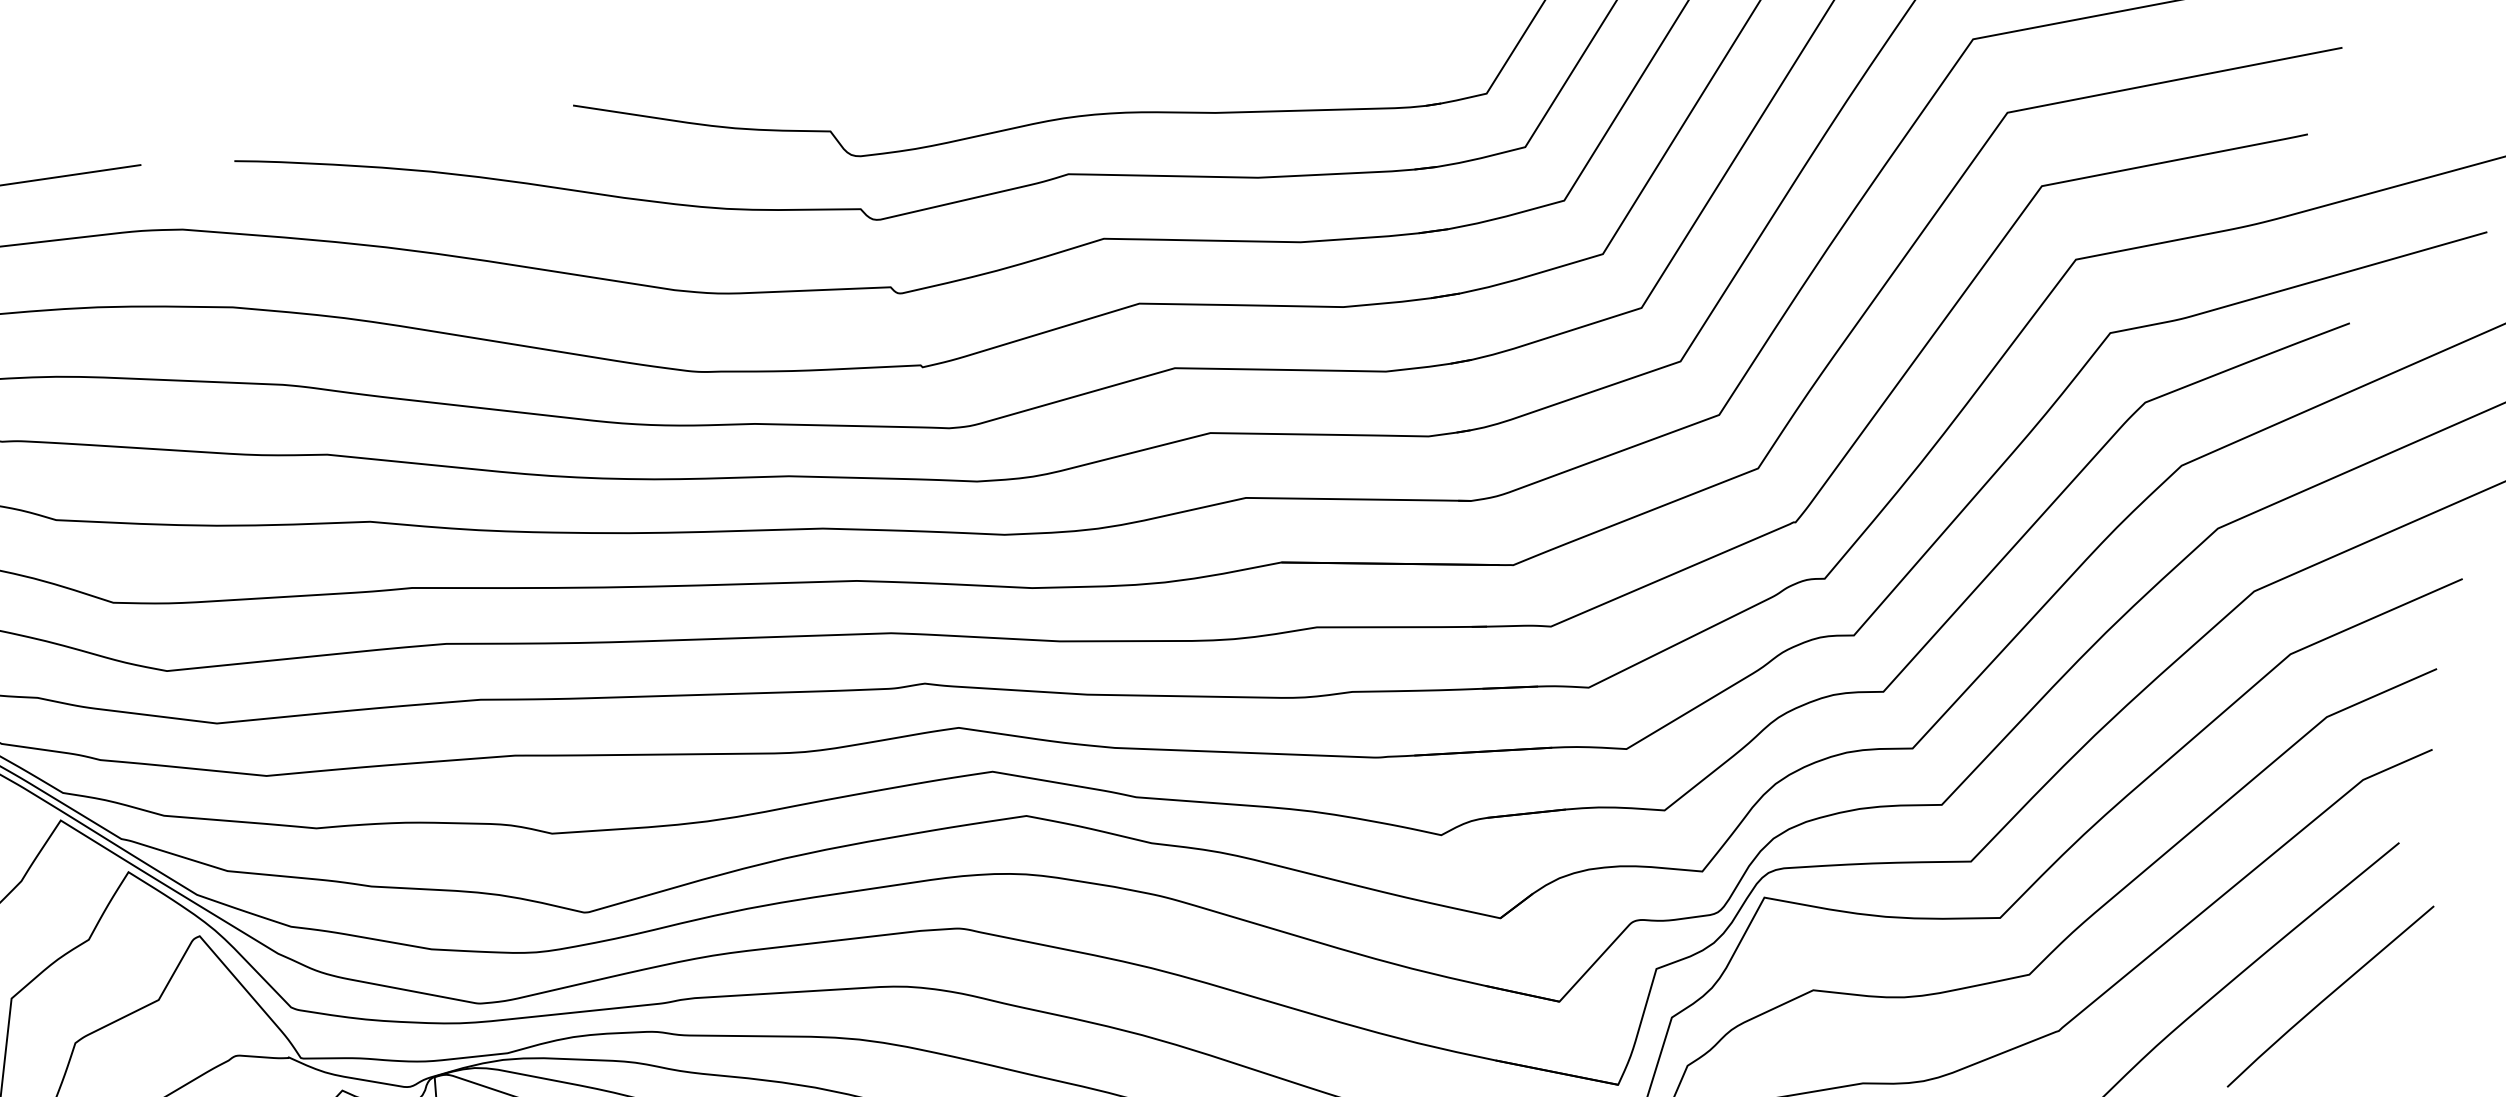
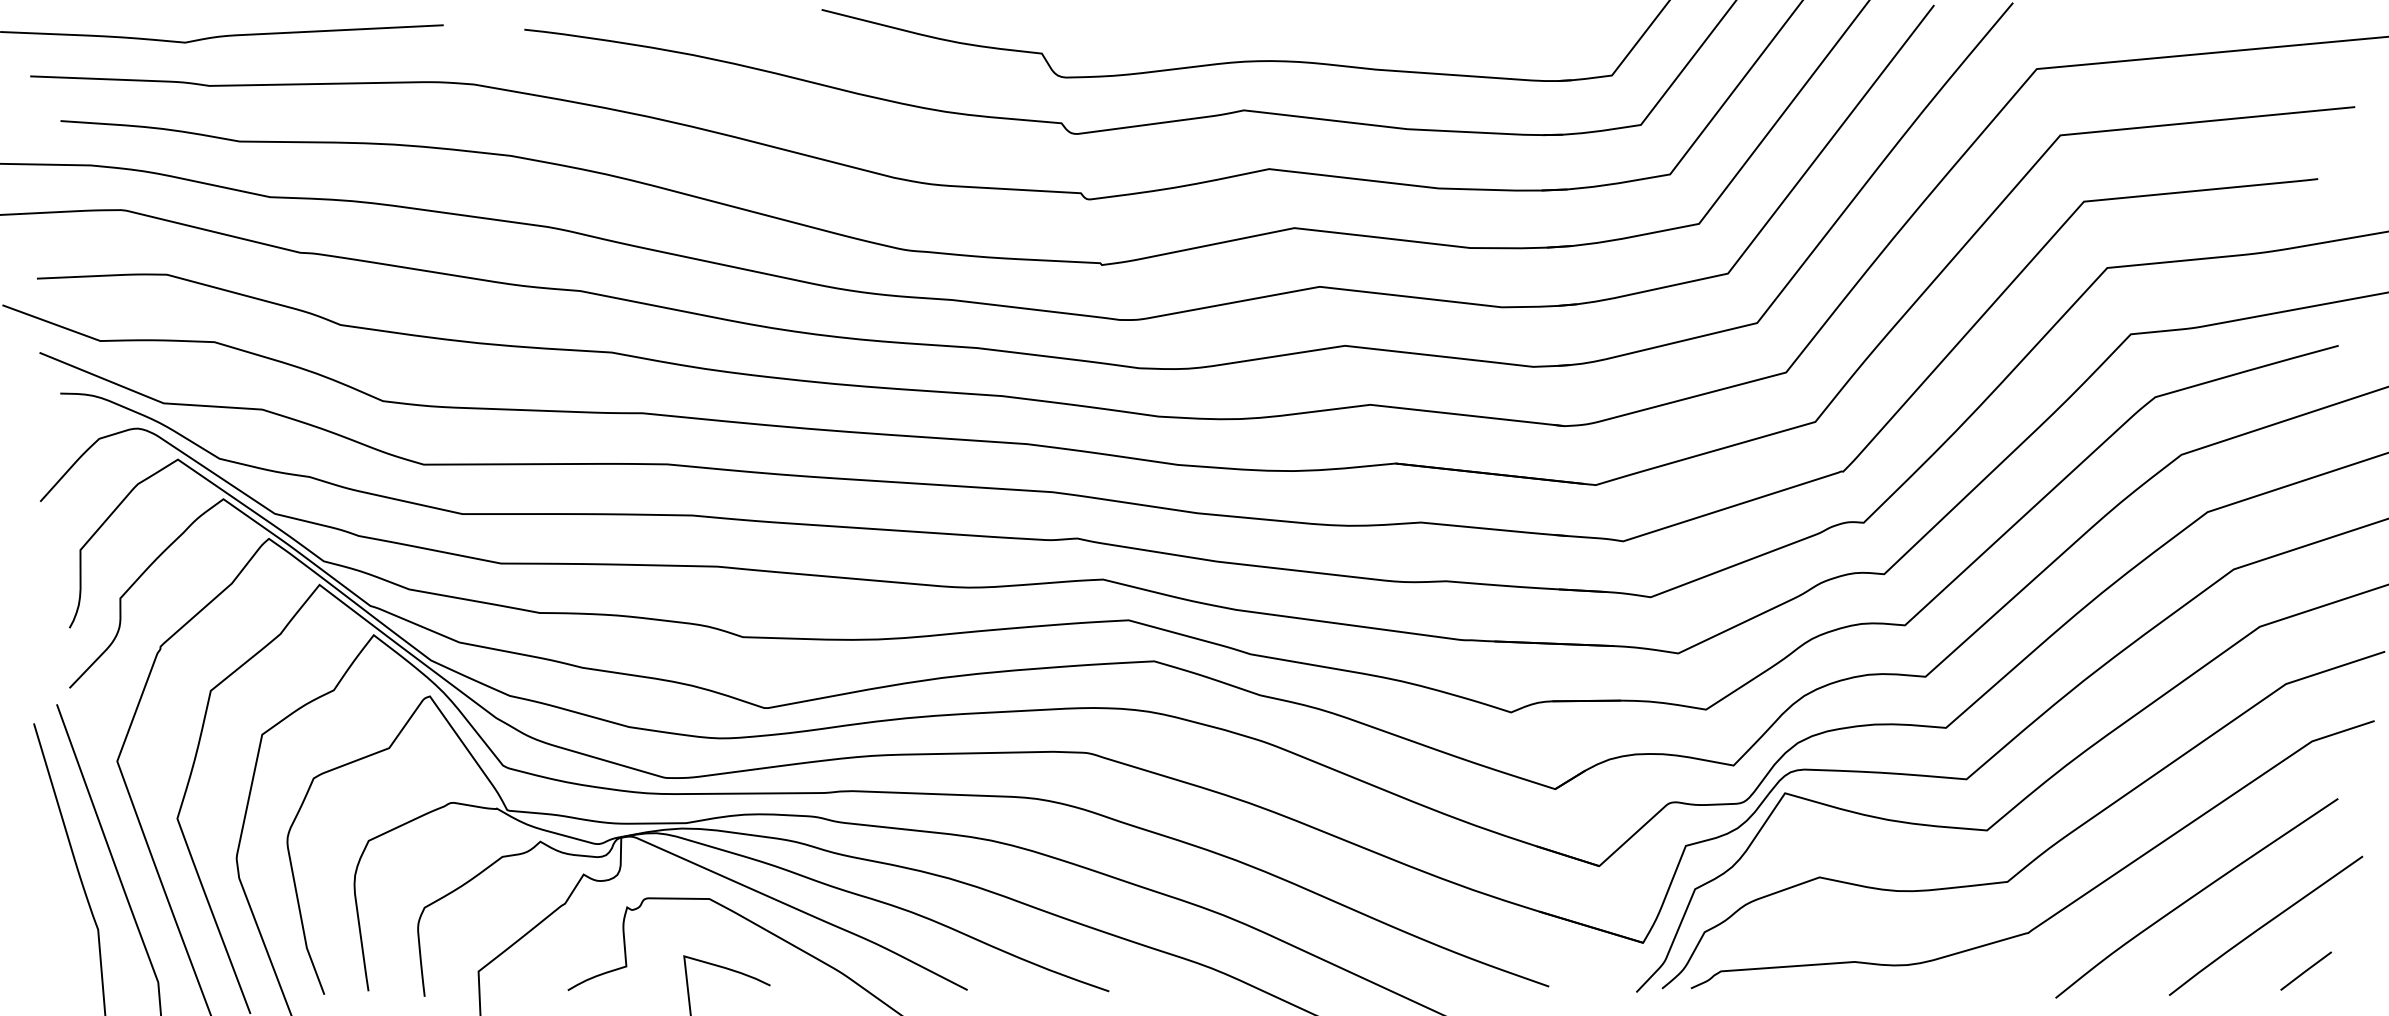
line: (2380, 1043) -> (2305, 970), added

